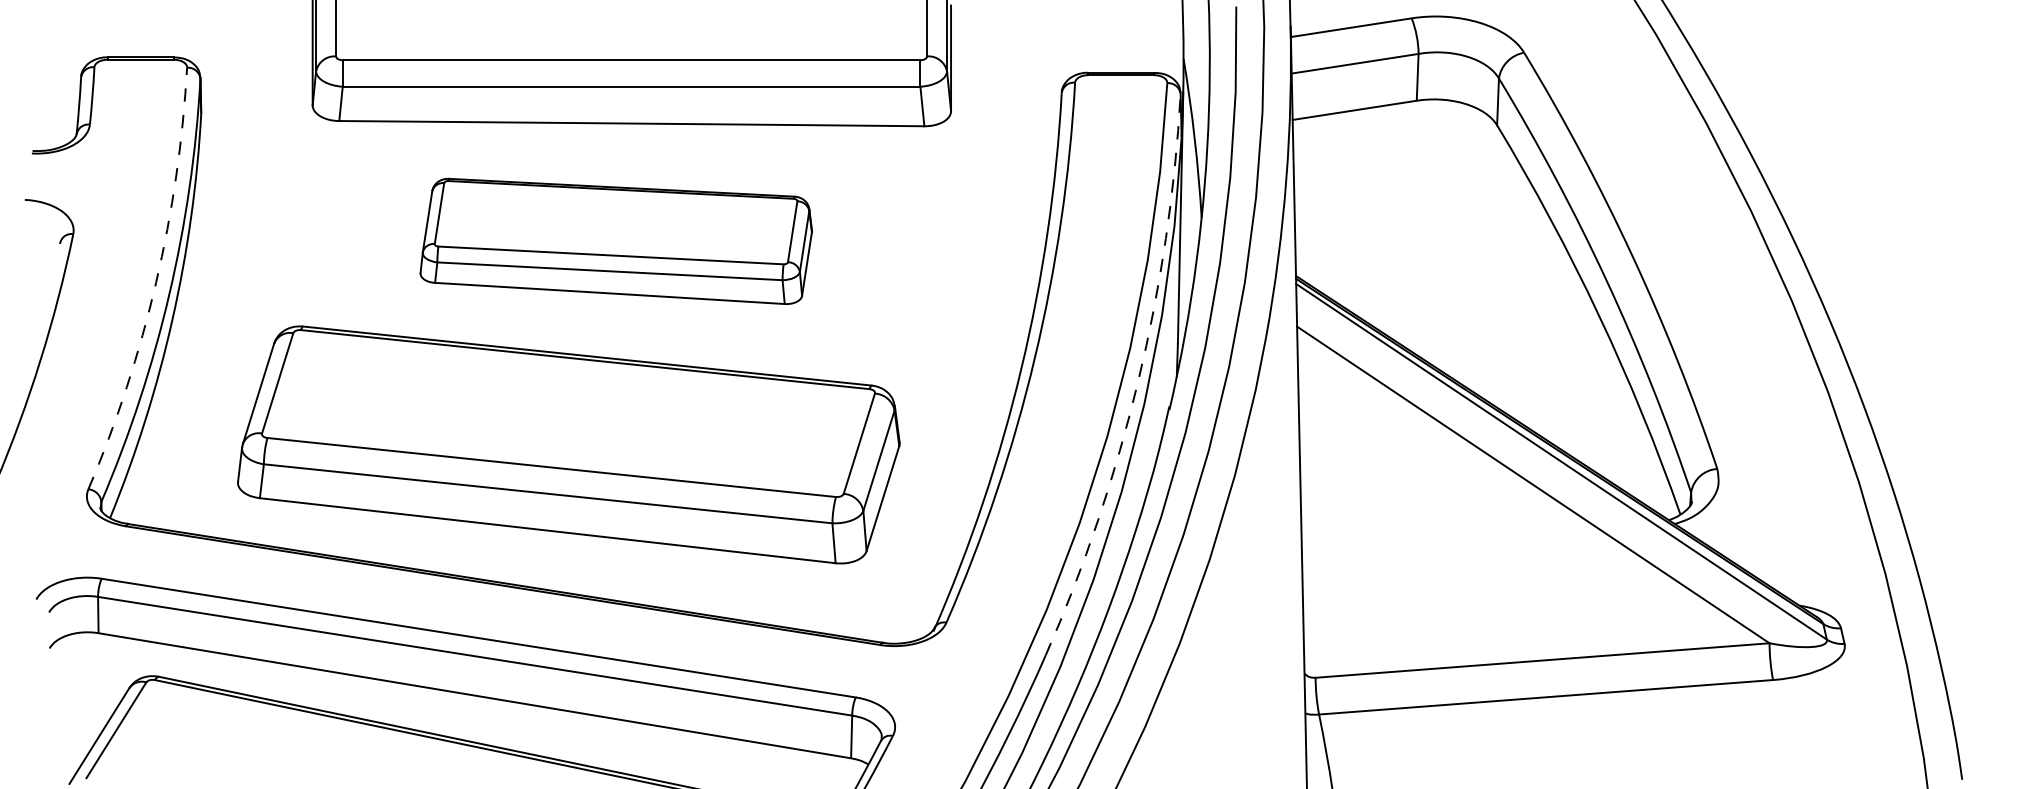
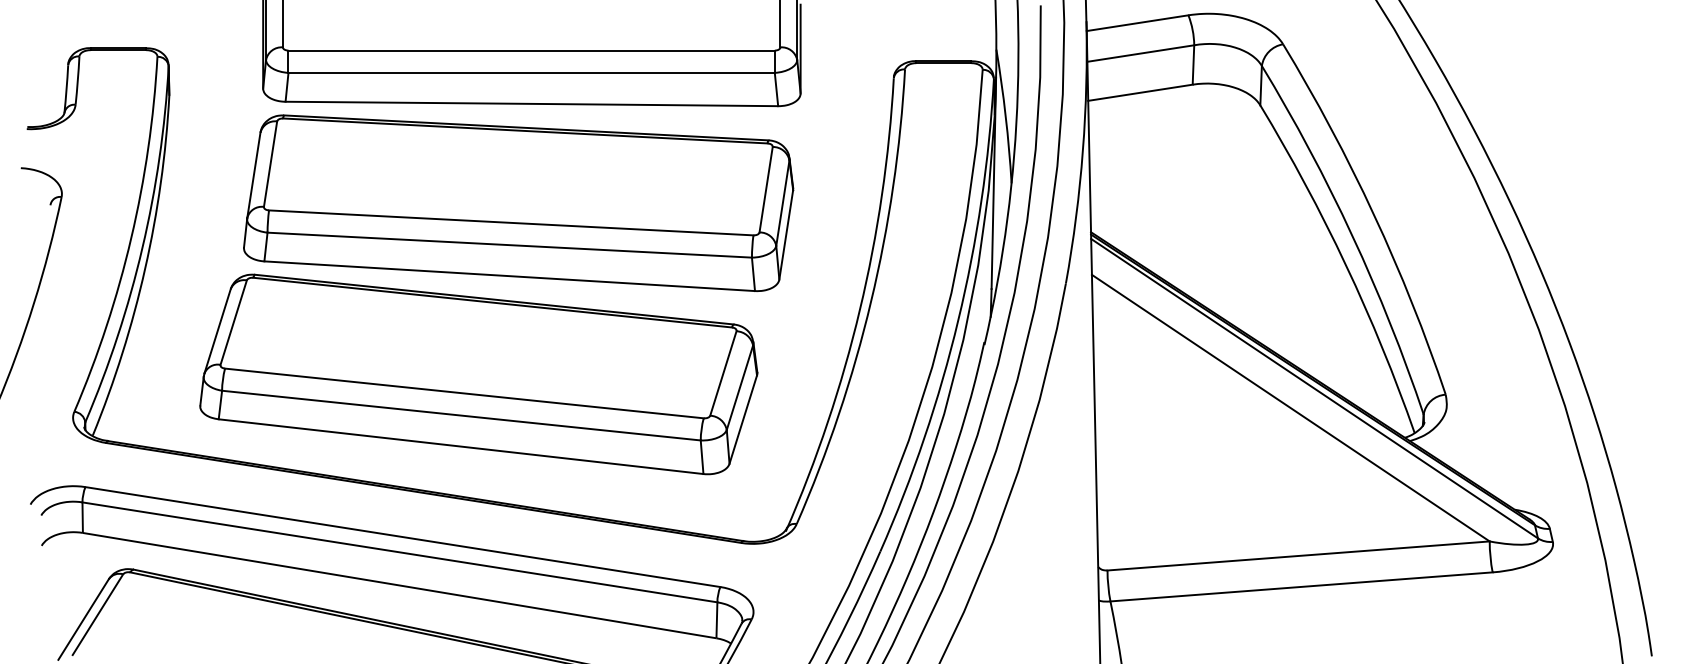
part: (615, 240) -> (518, 202), size x1.67
arc: (156, 282) -> (131, 237), dashed -> solid
arc: (1138, 380) -> (958, 320), dashed -> solid

